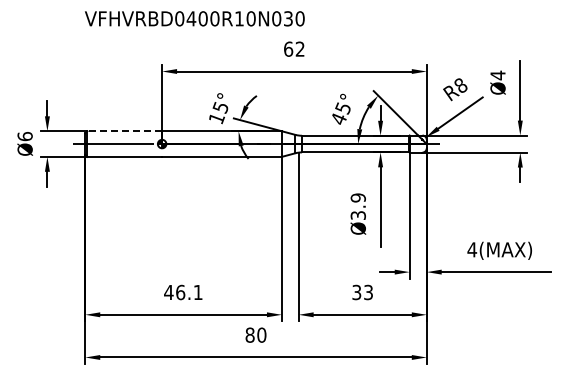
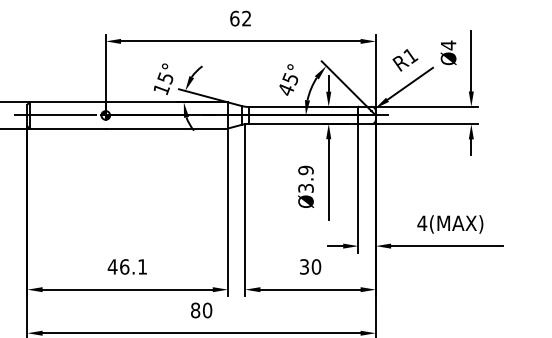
text: (461, 85) -> (411, 55), R8 -> R1
line: (124, 131) -> (67, 102), dashed -> solid
text: (368, 292) -> (316, 266), 33 -> 30

